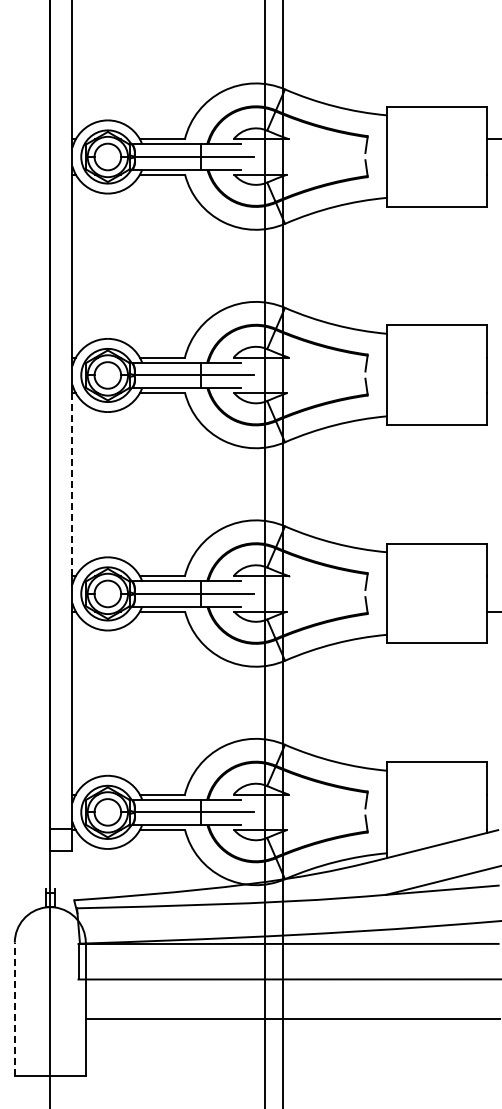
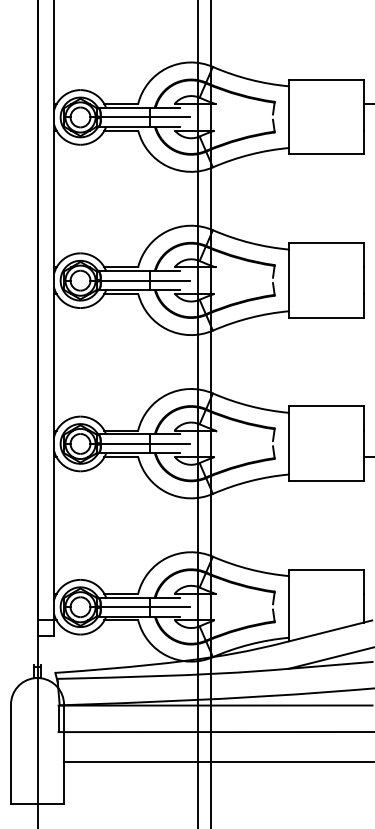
line: (72, 484) -> (54, 362), dashed -> solid
line: (14, 1009) -> (10, 754), dashed -> solid

